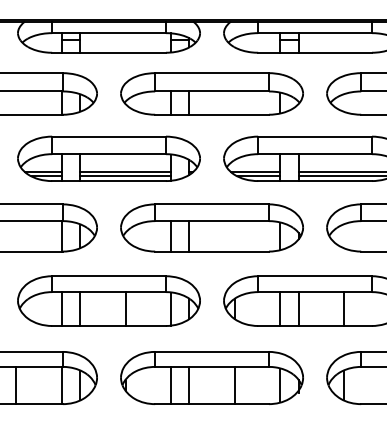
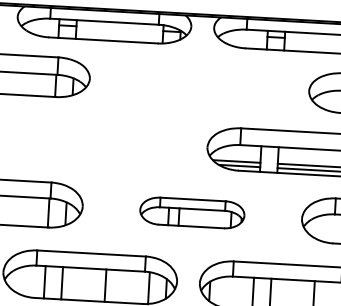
part: (211, 93) -> (199, 84), removed
part: (108, 158) -> (97, 141), removed
part: (211, 227) -> (191, 212), size x0.6

